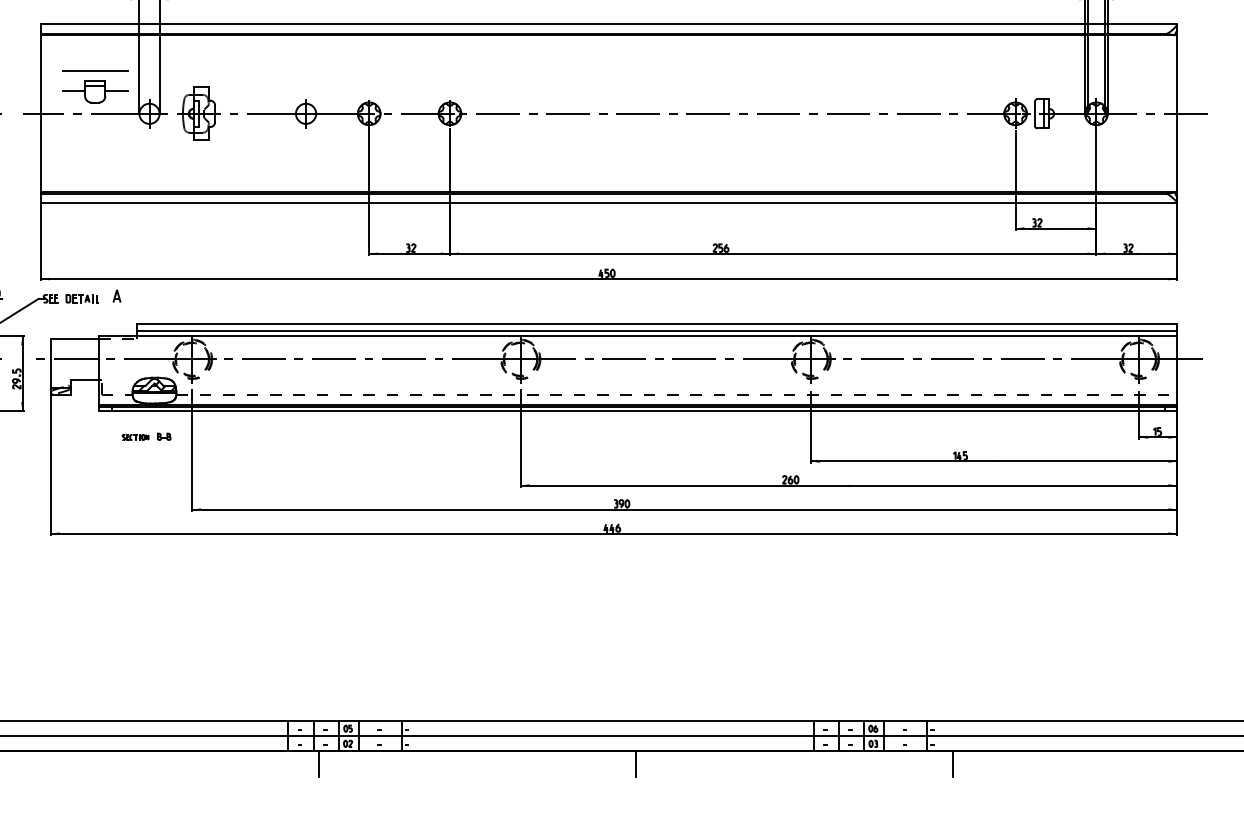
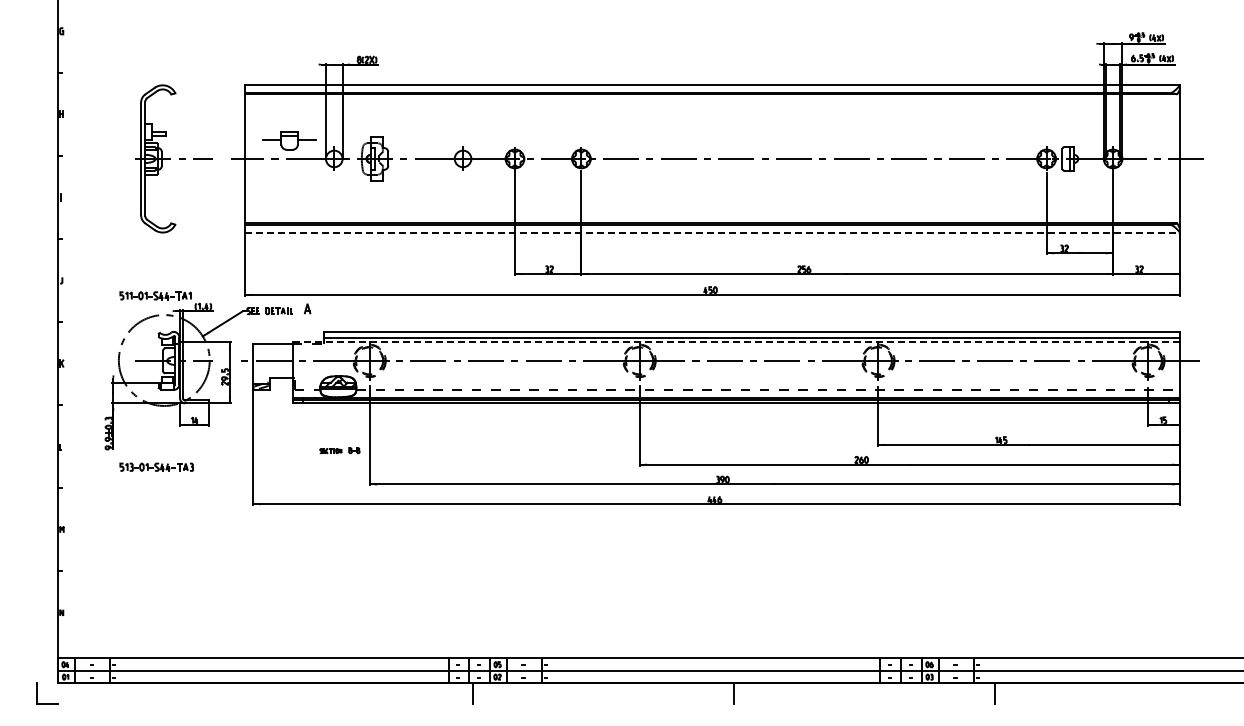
line: (95, 70) -> (289, 123), removed
line: (609, 203) -> (712, 232), solid -> dashed
line: (638, 336) -> (736, 342), solid -> dashed
part: (146, 436) -> (339, 450), moved

